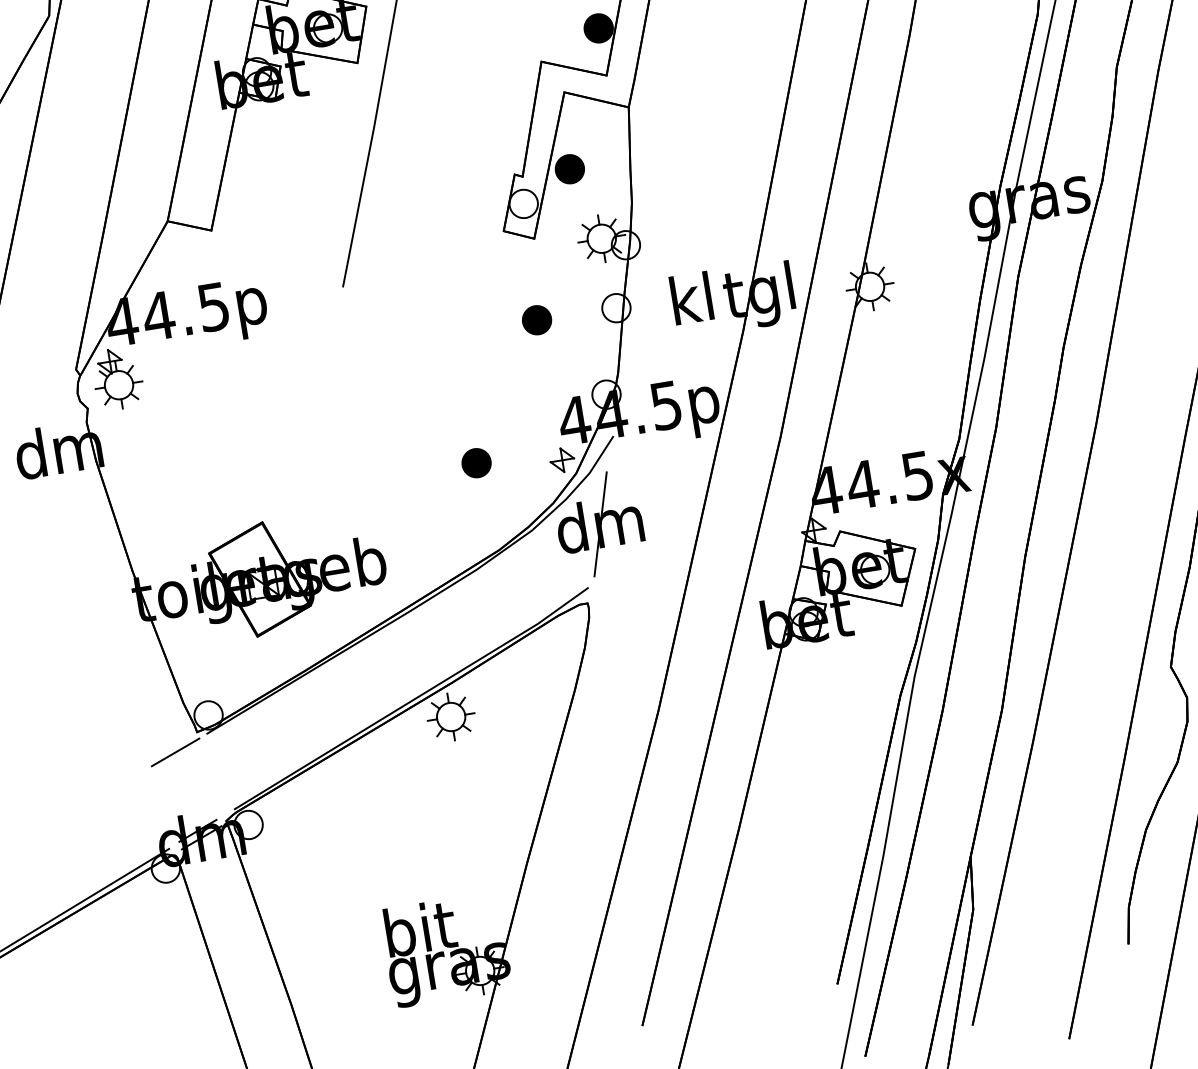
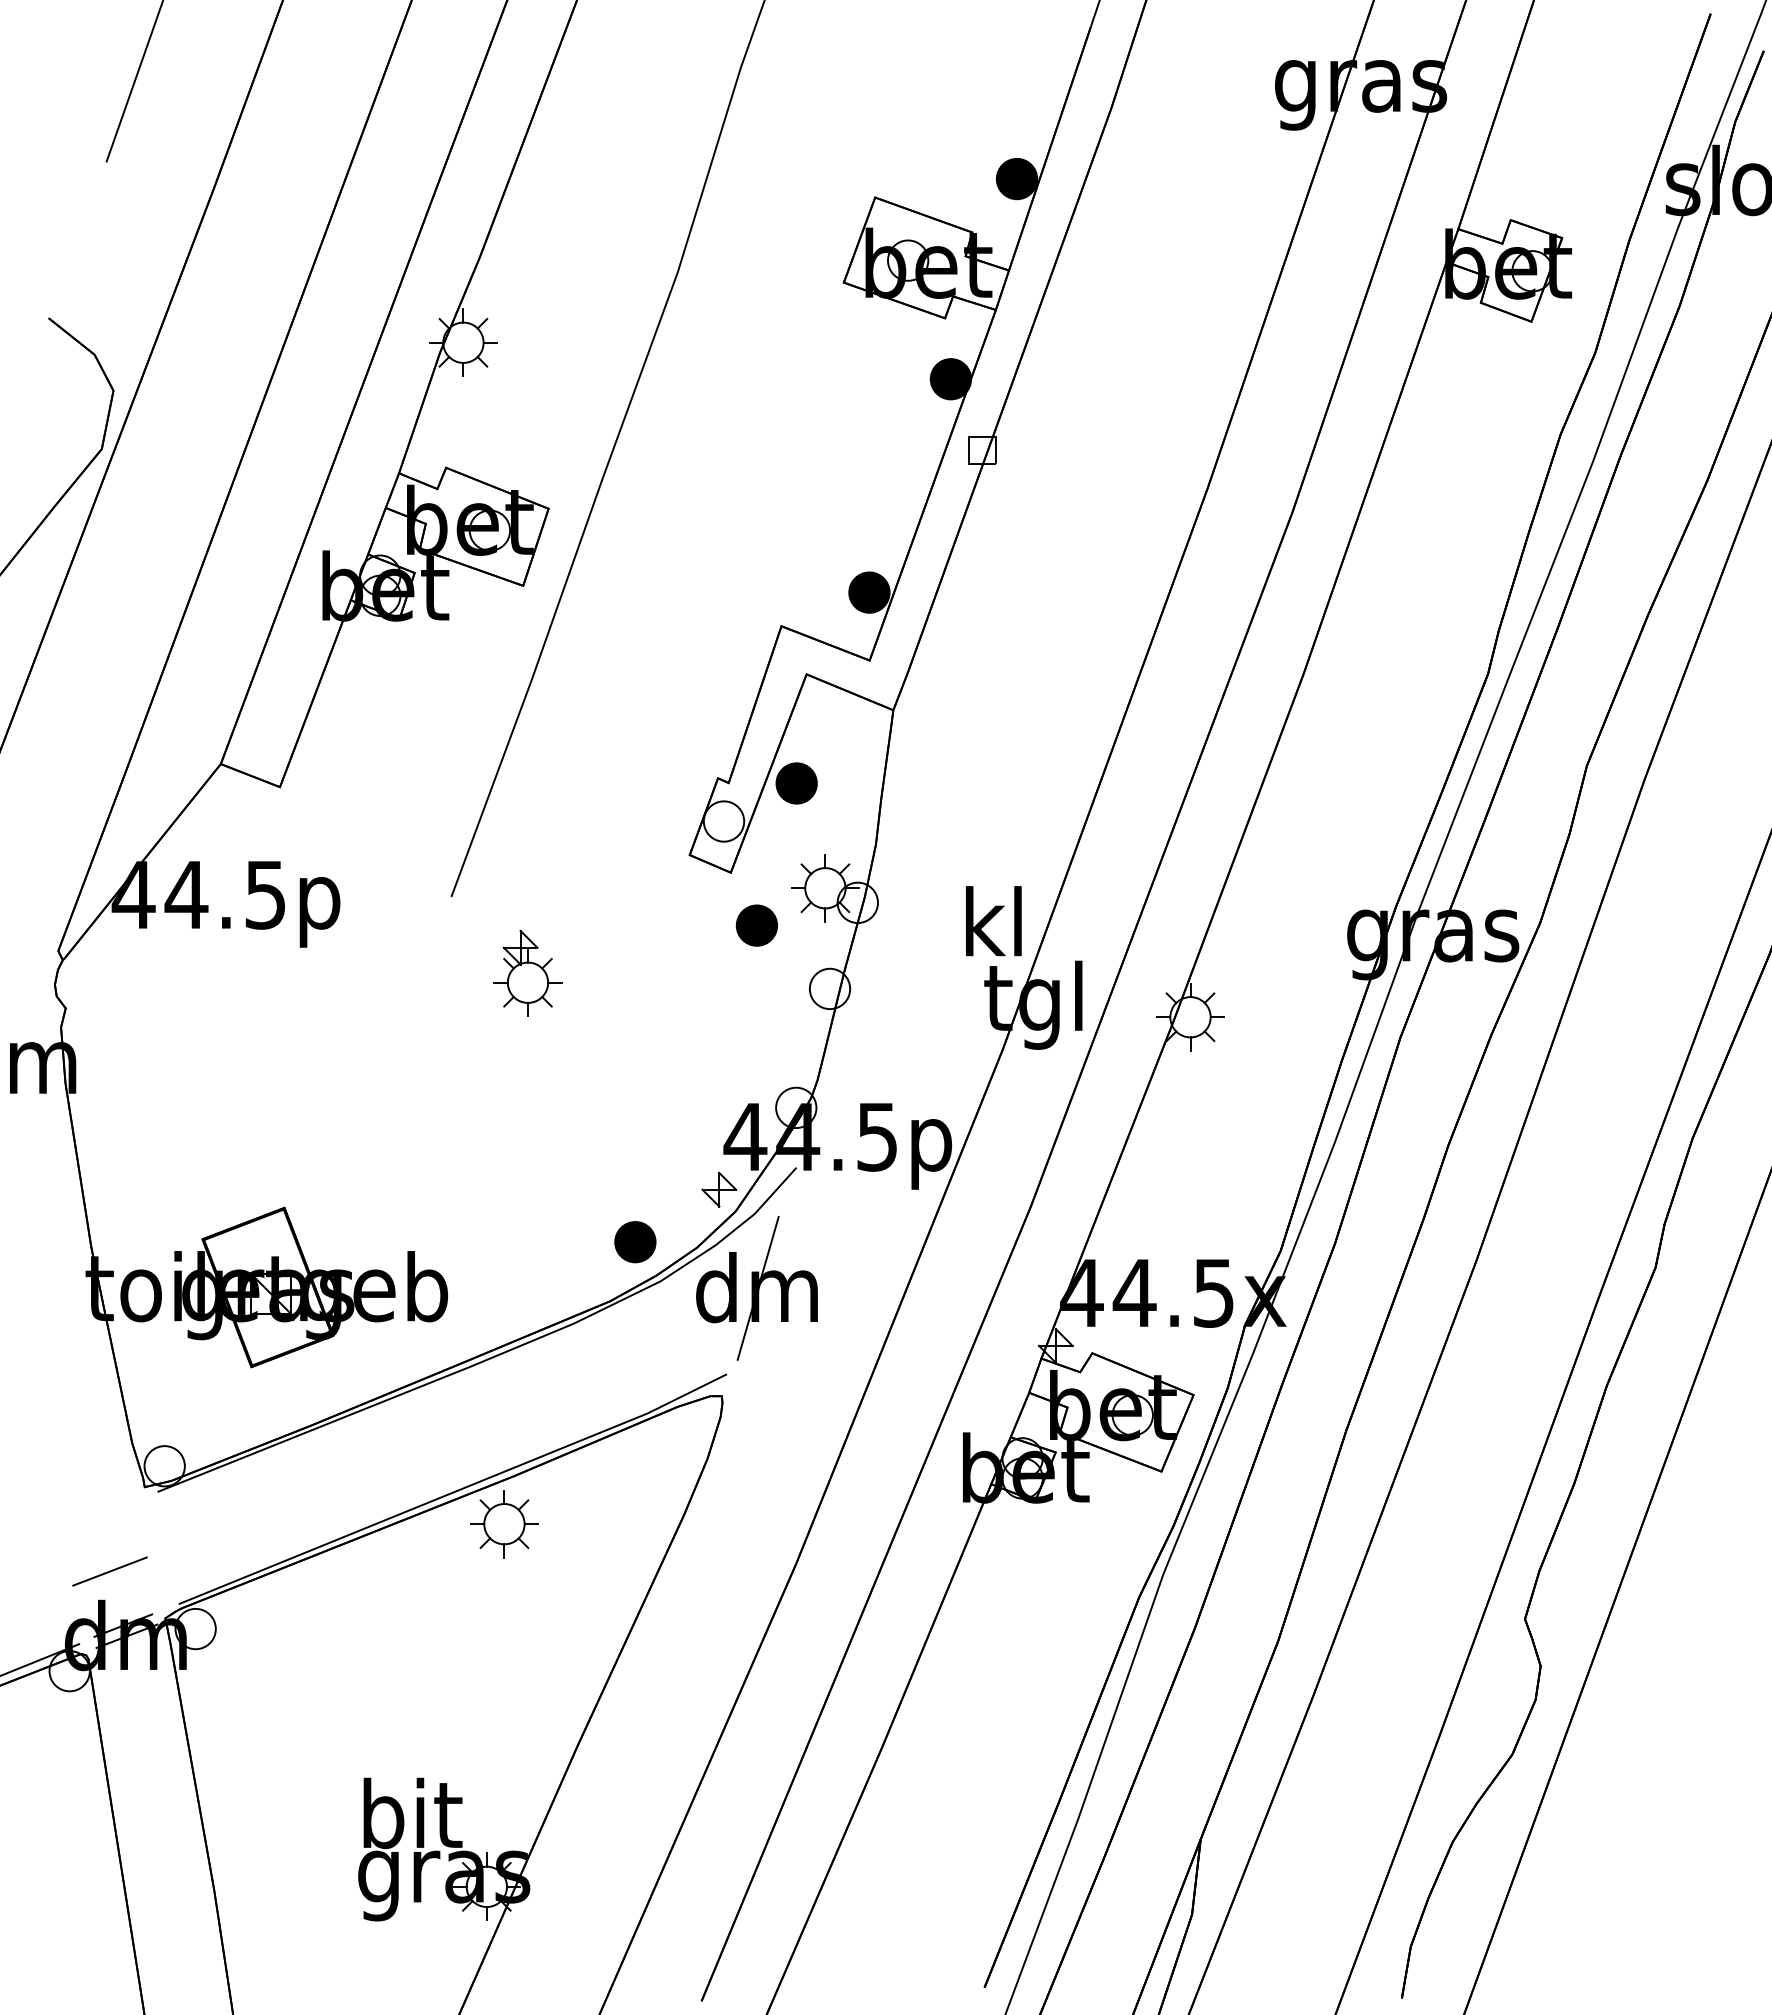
text: (691, 298) -> (993, 921), moved
part: (536, 320) -> (756, 925), moved
part: (117, 378) -> (527, 972), moved
part: (476, 463) -> (635, 1242), moved
line: (175, 752) -> (109, 1571), moved

